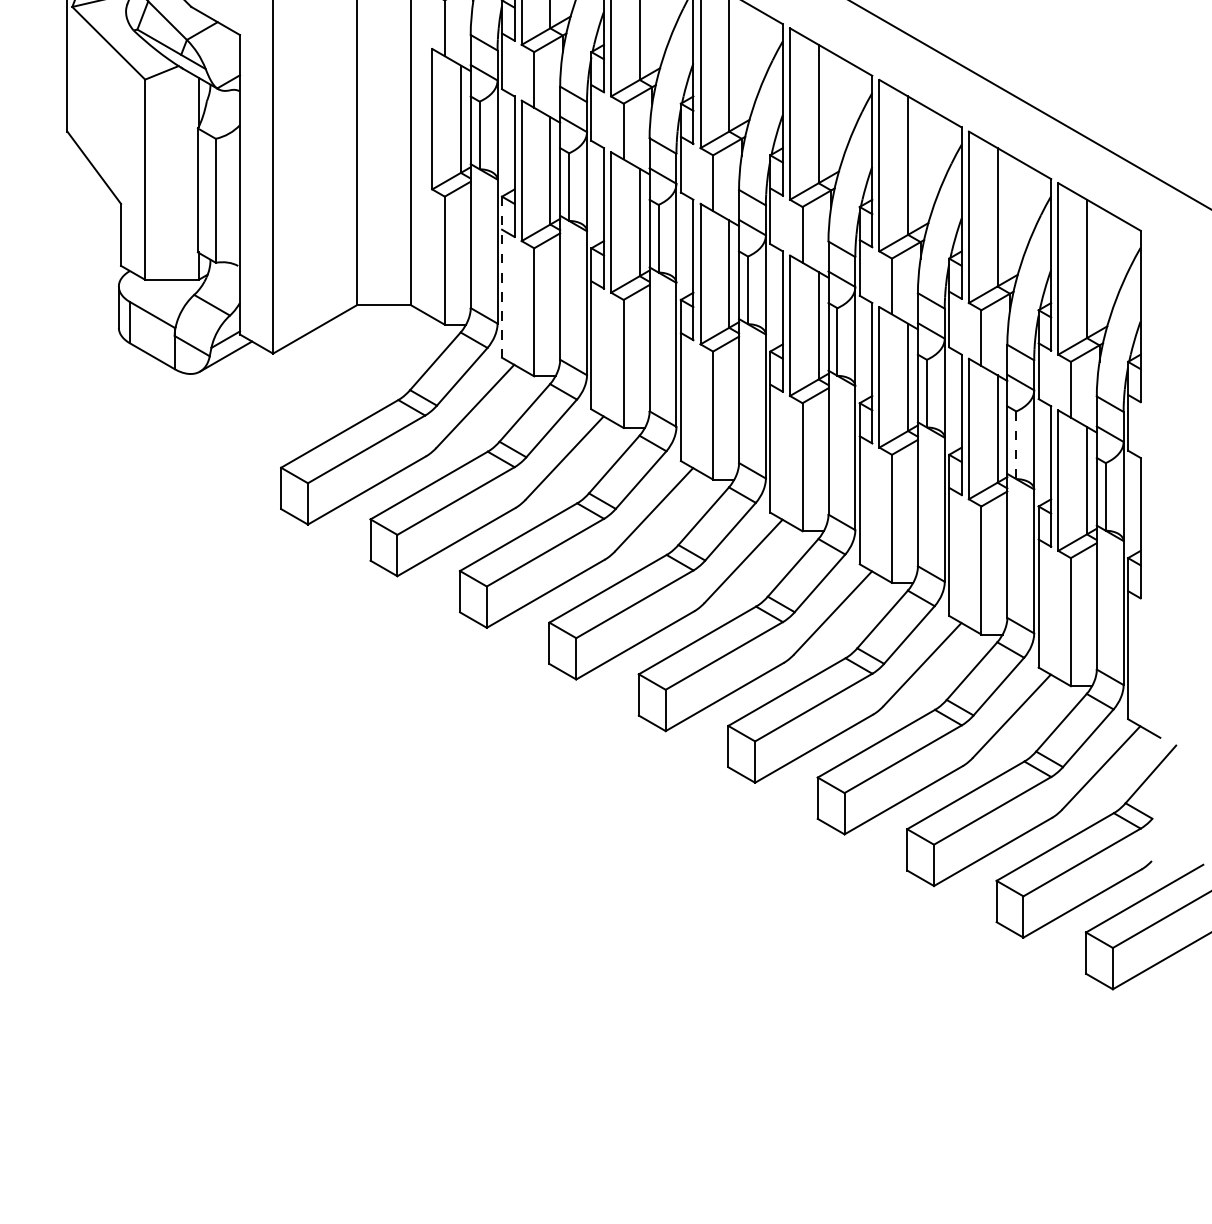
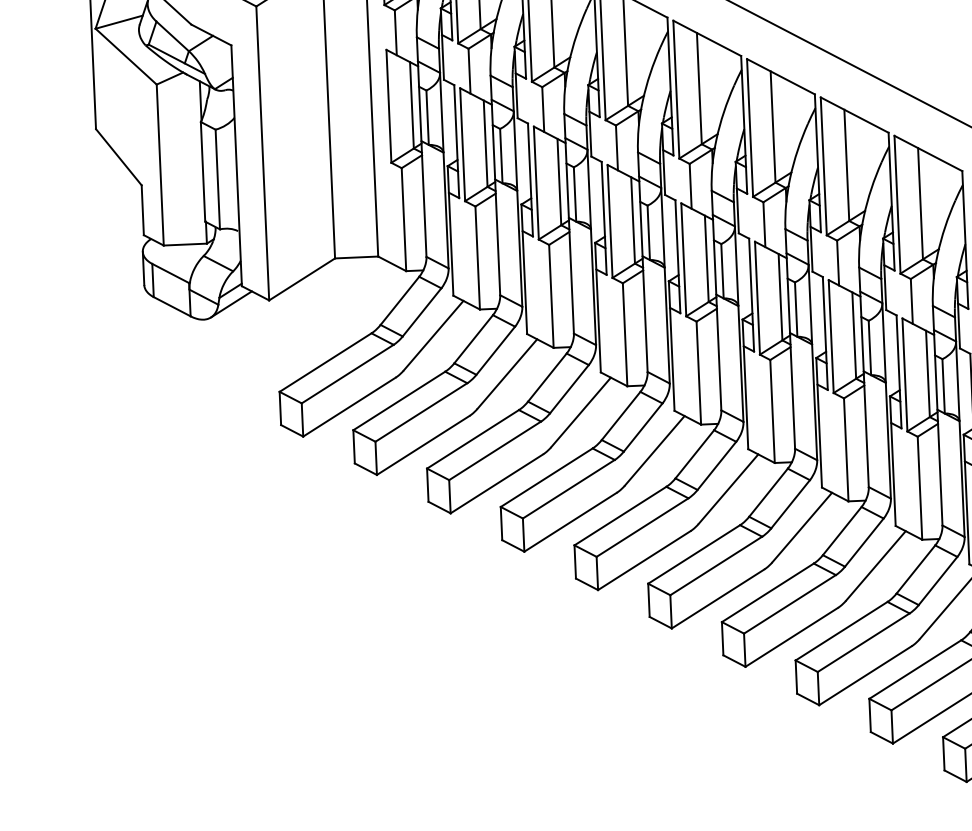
line: (502, 277) -> (450, 231), dashed -> solid
line: (1016, 445) -> (870, 348), dashed -> solid

